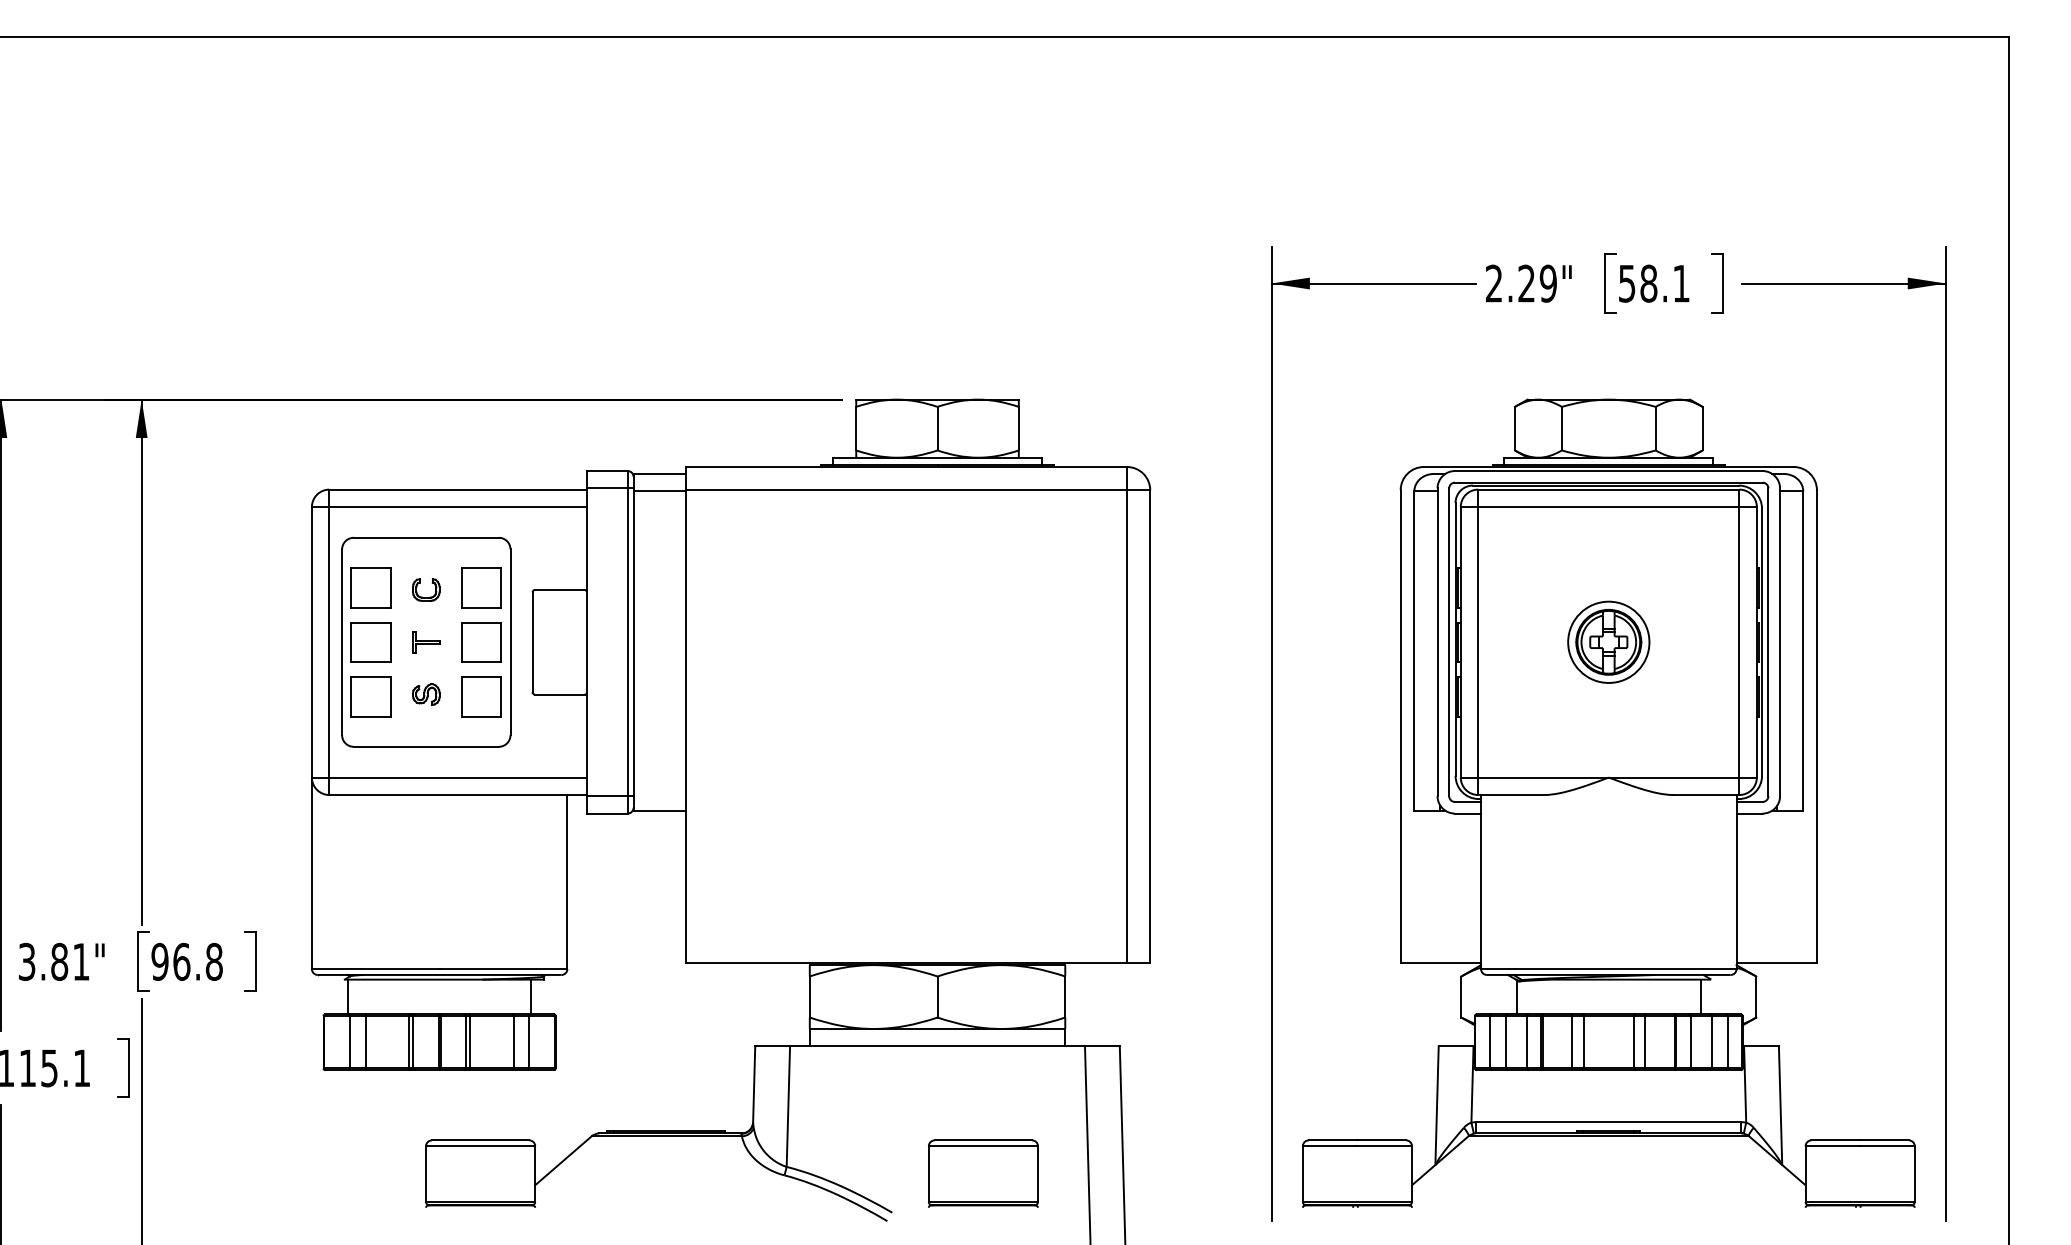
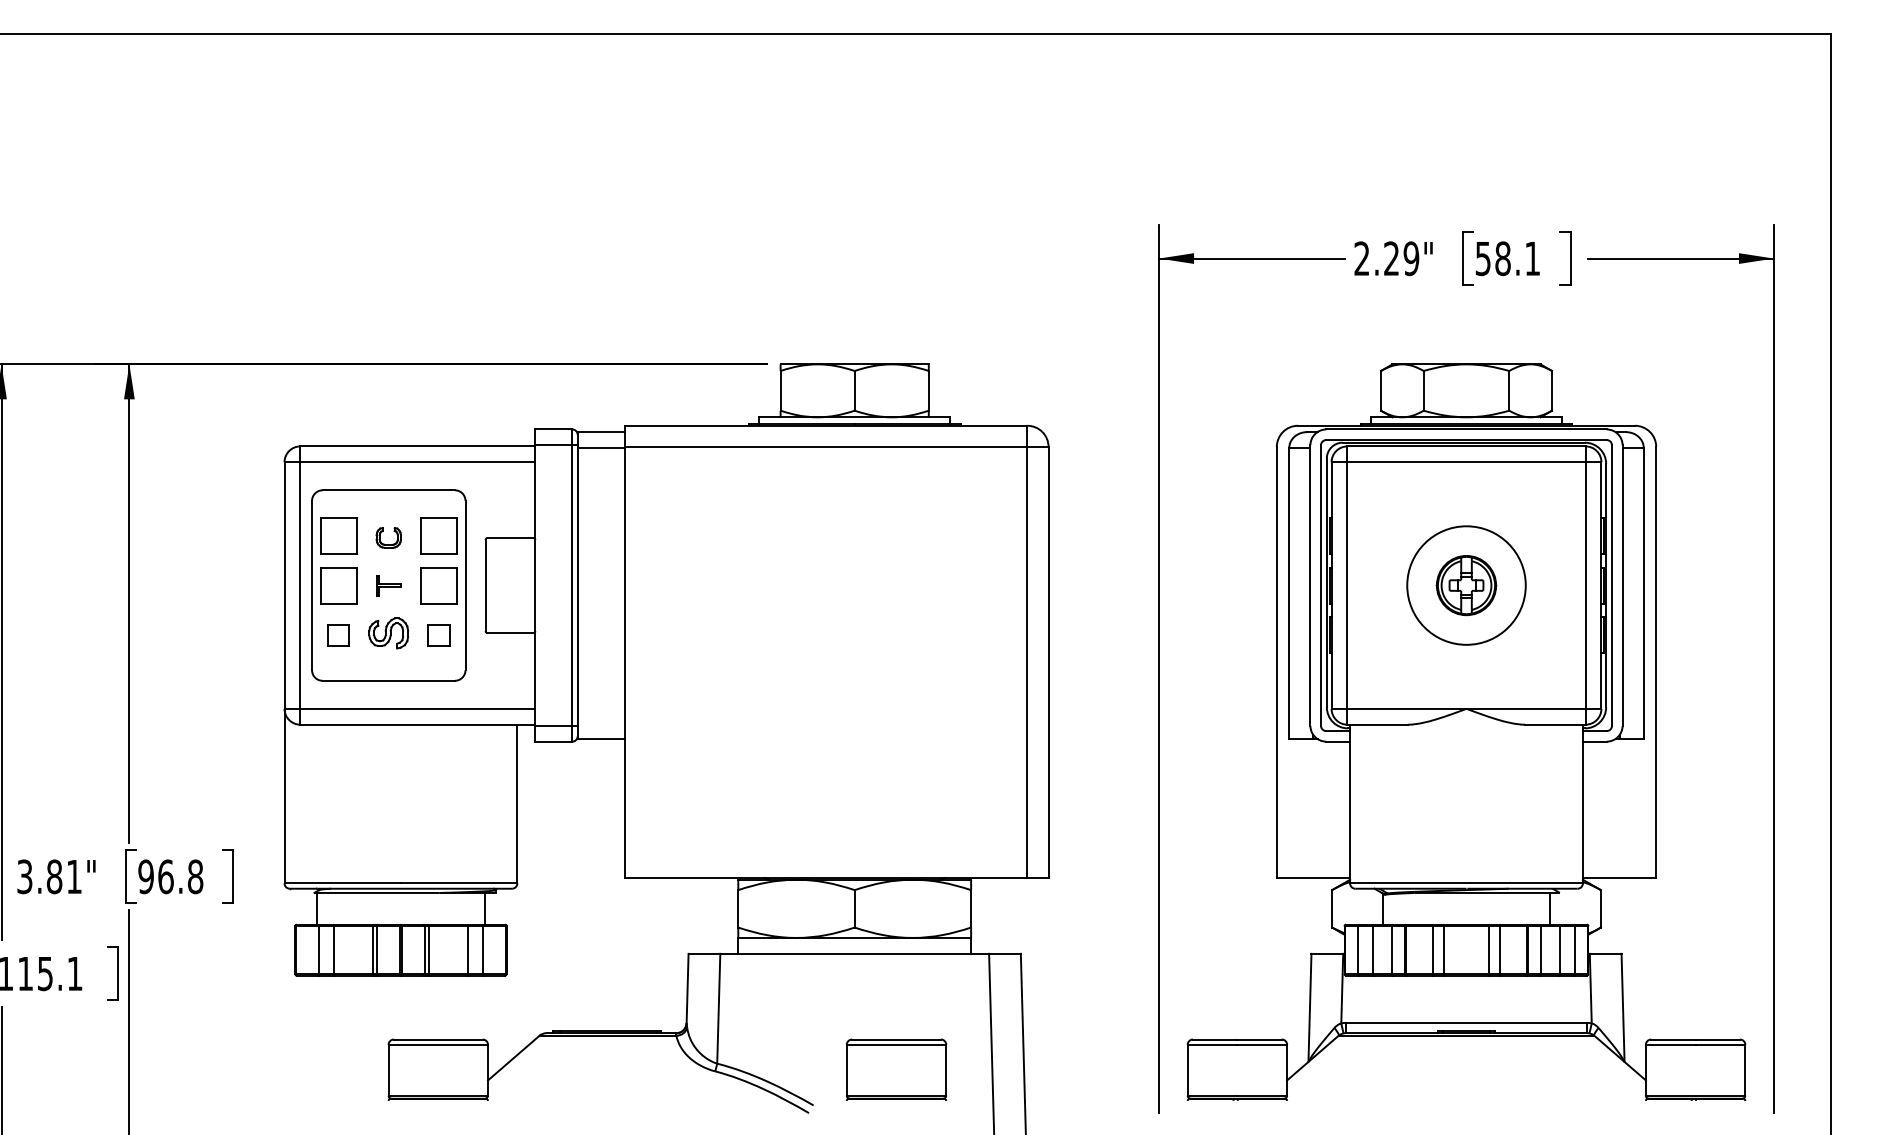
circle: (1608, 641) -> (1466, 584), size x1.6
part: (426, 694) -> (388, 633), size x1.6
part: (370, 696) -> (337, 634), size x0.6
part: (481, 696) -> (439, 634), size x0.6

